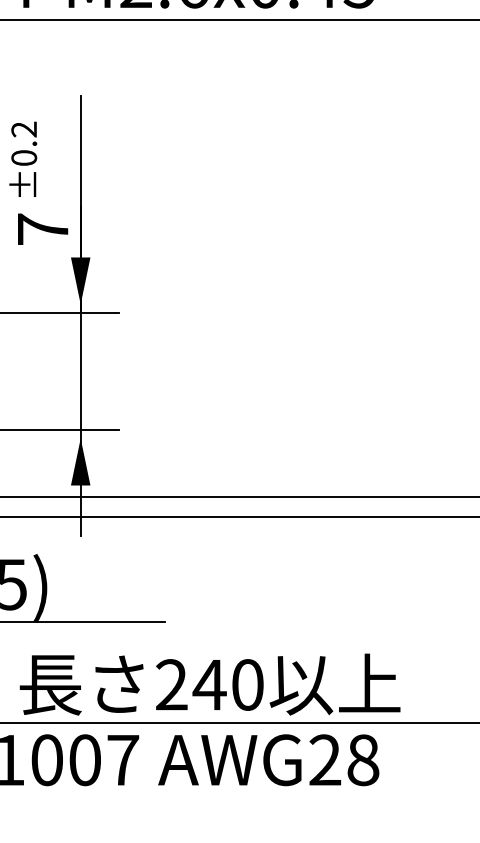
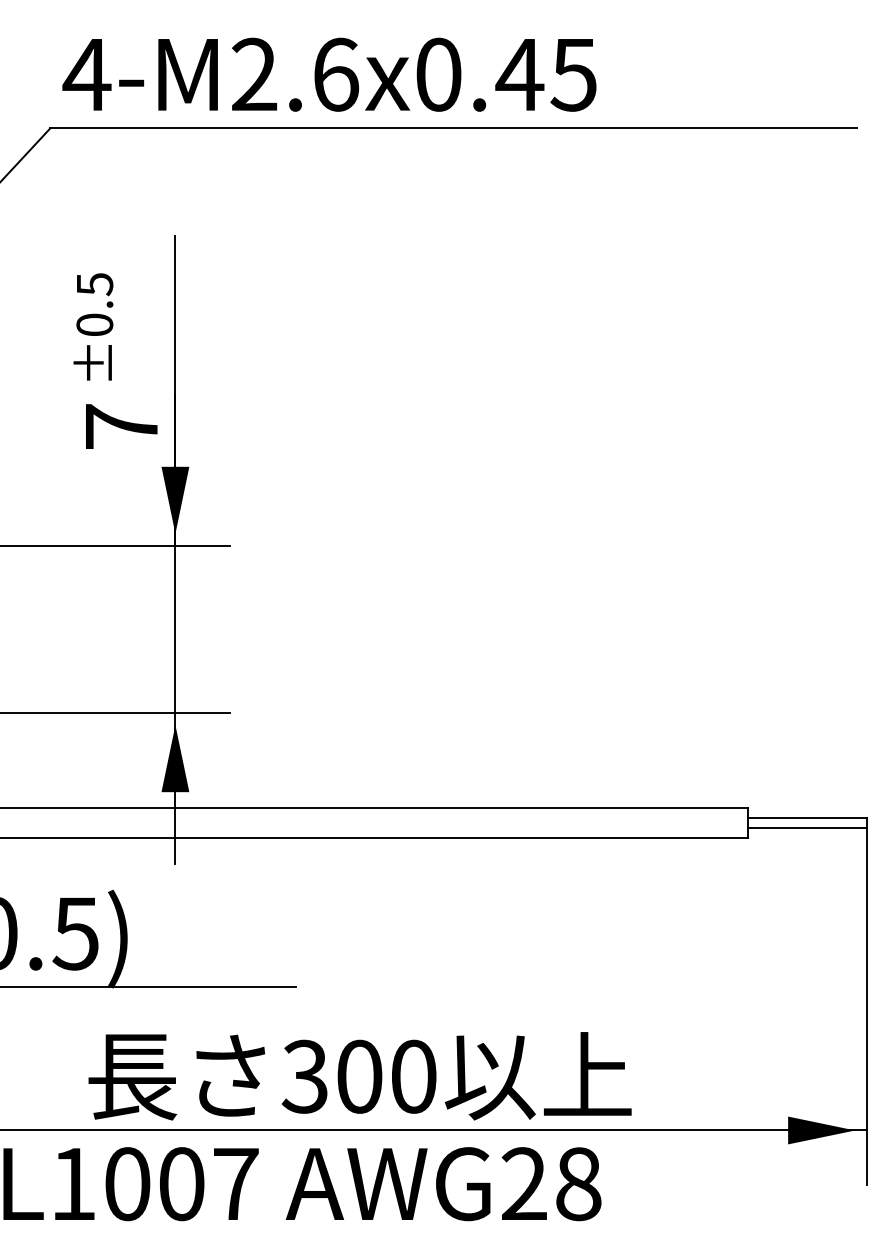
text: (23, 129) -> (94, 284), ±0.2 -> ±0.5
text: (190, 684) -> (332, 1076), 240 -> 300

